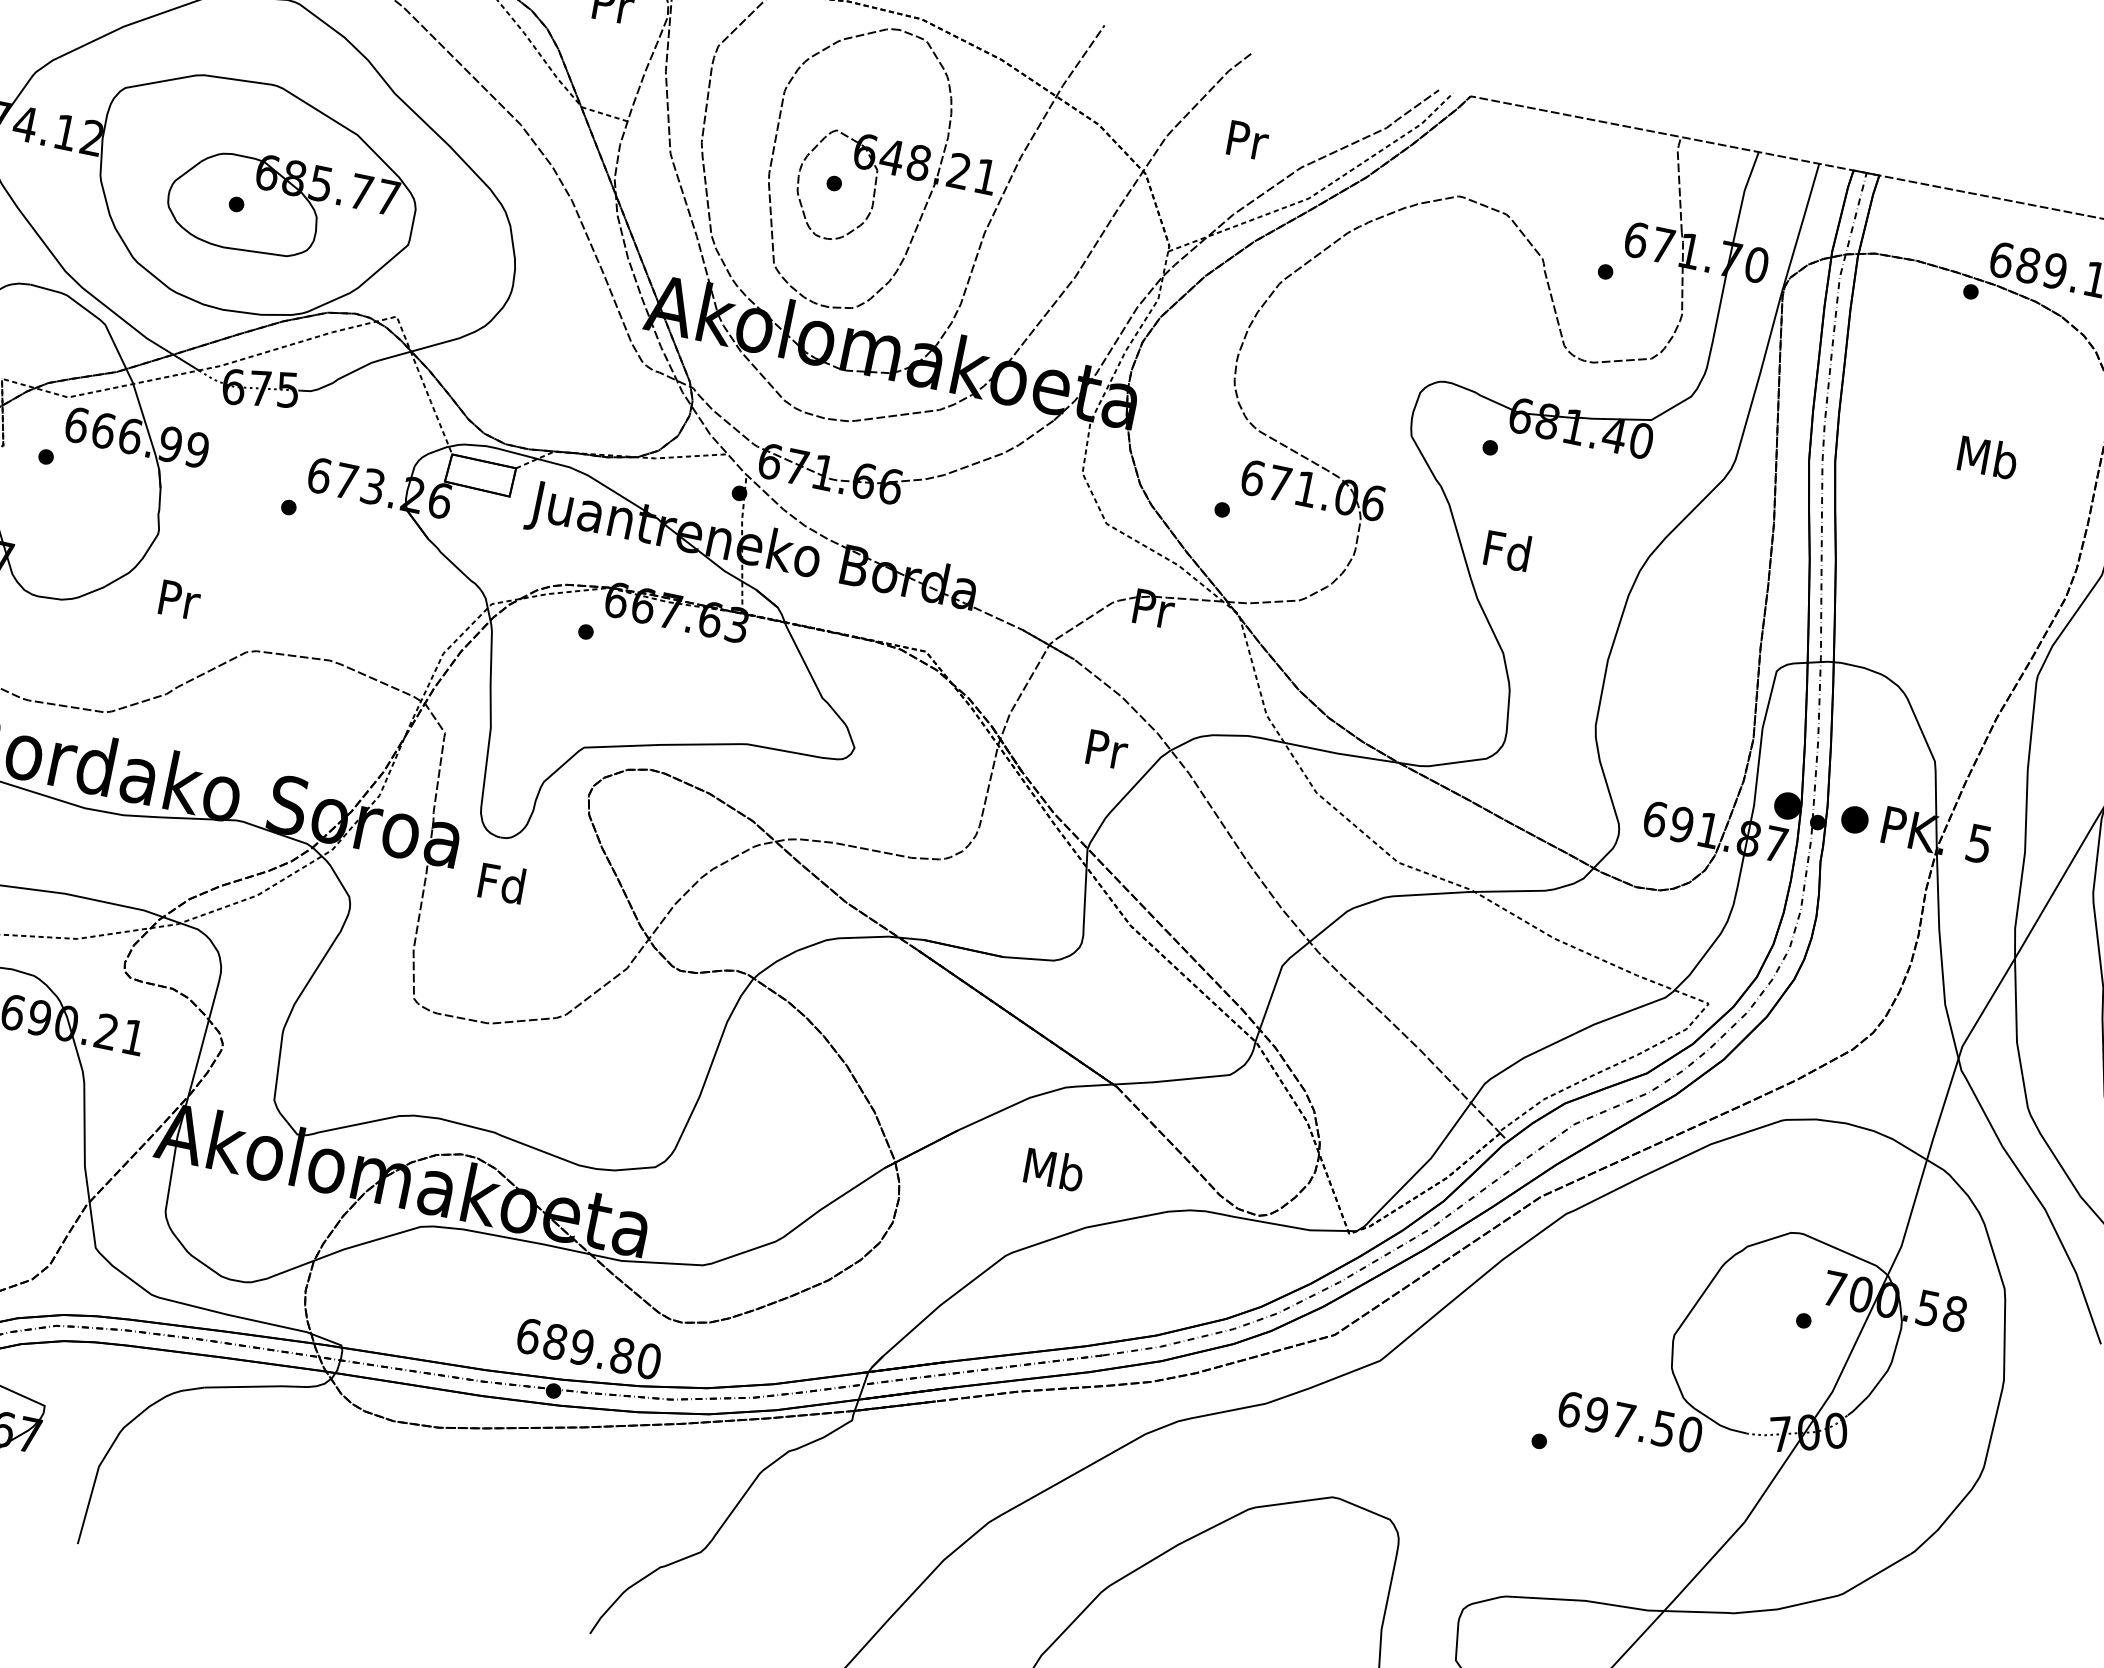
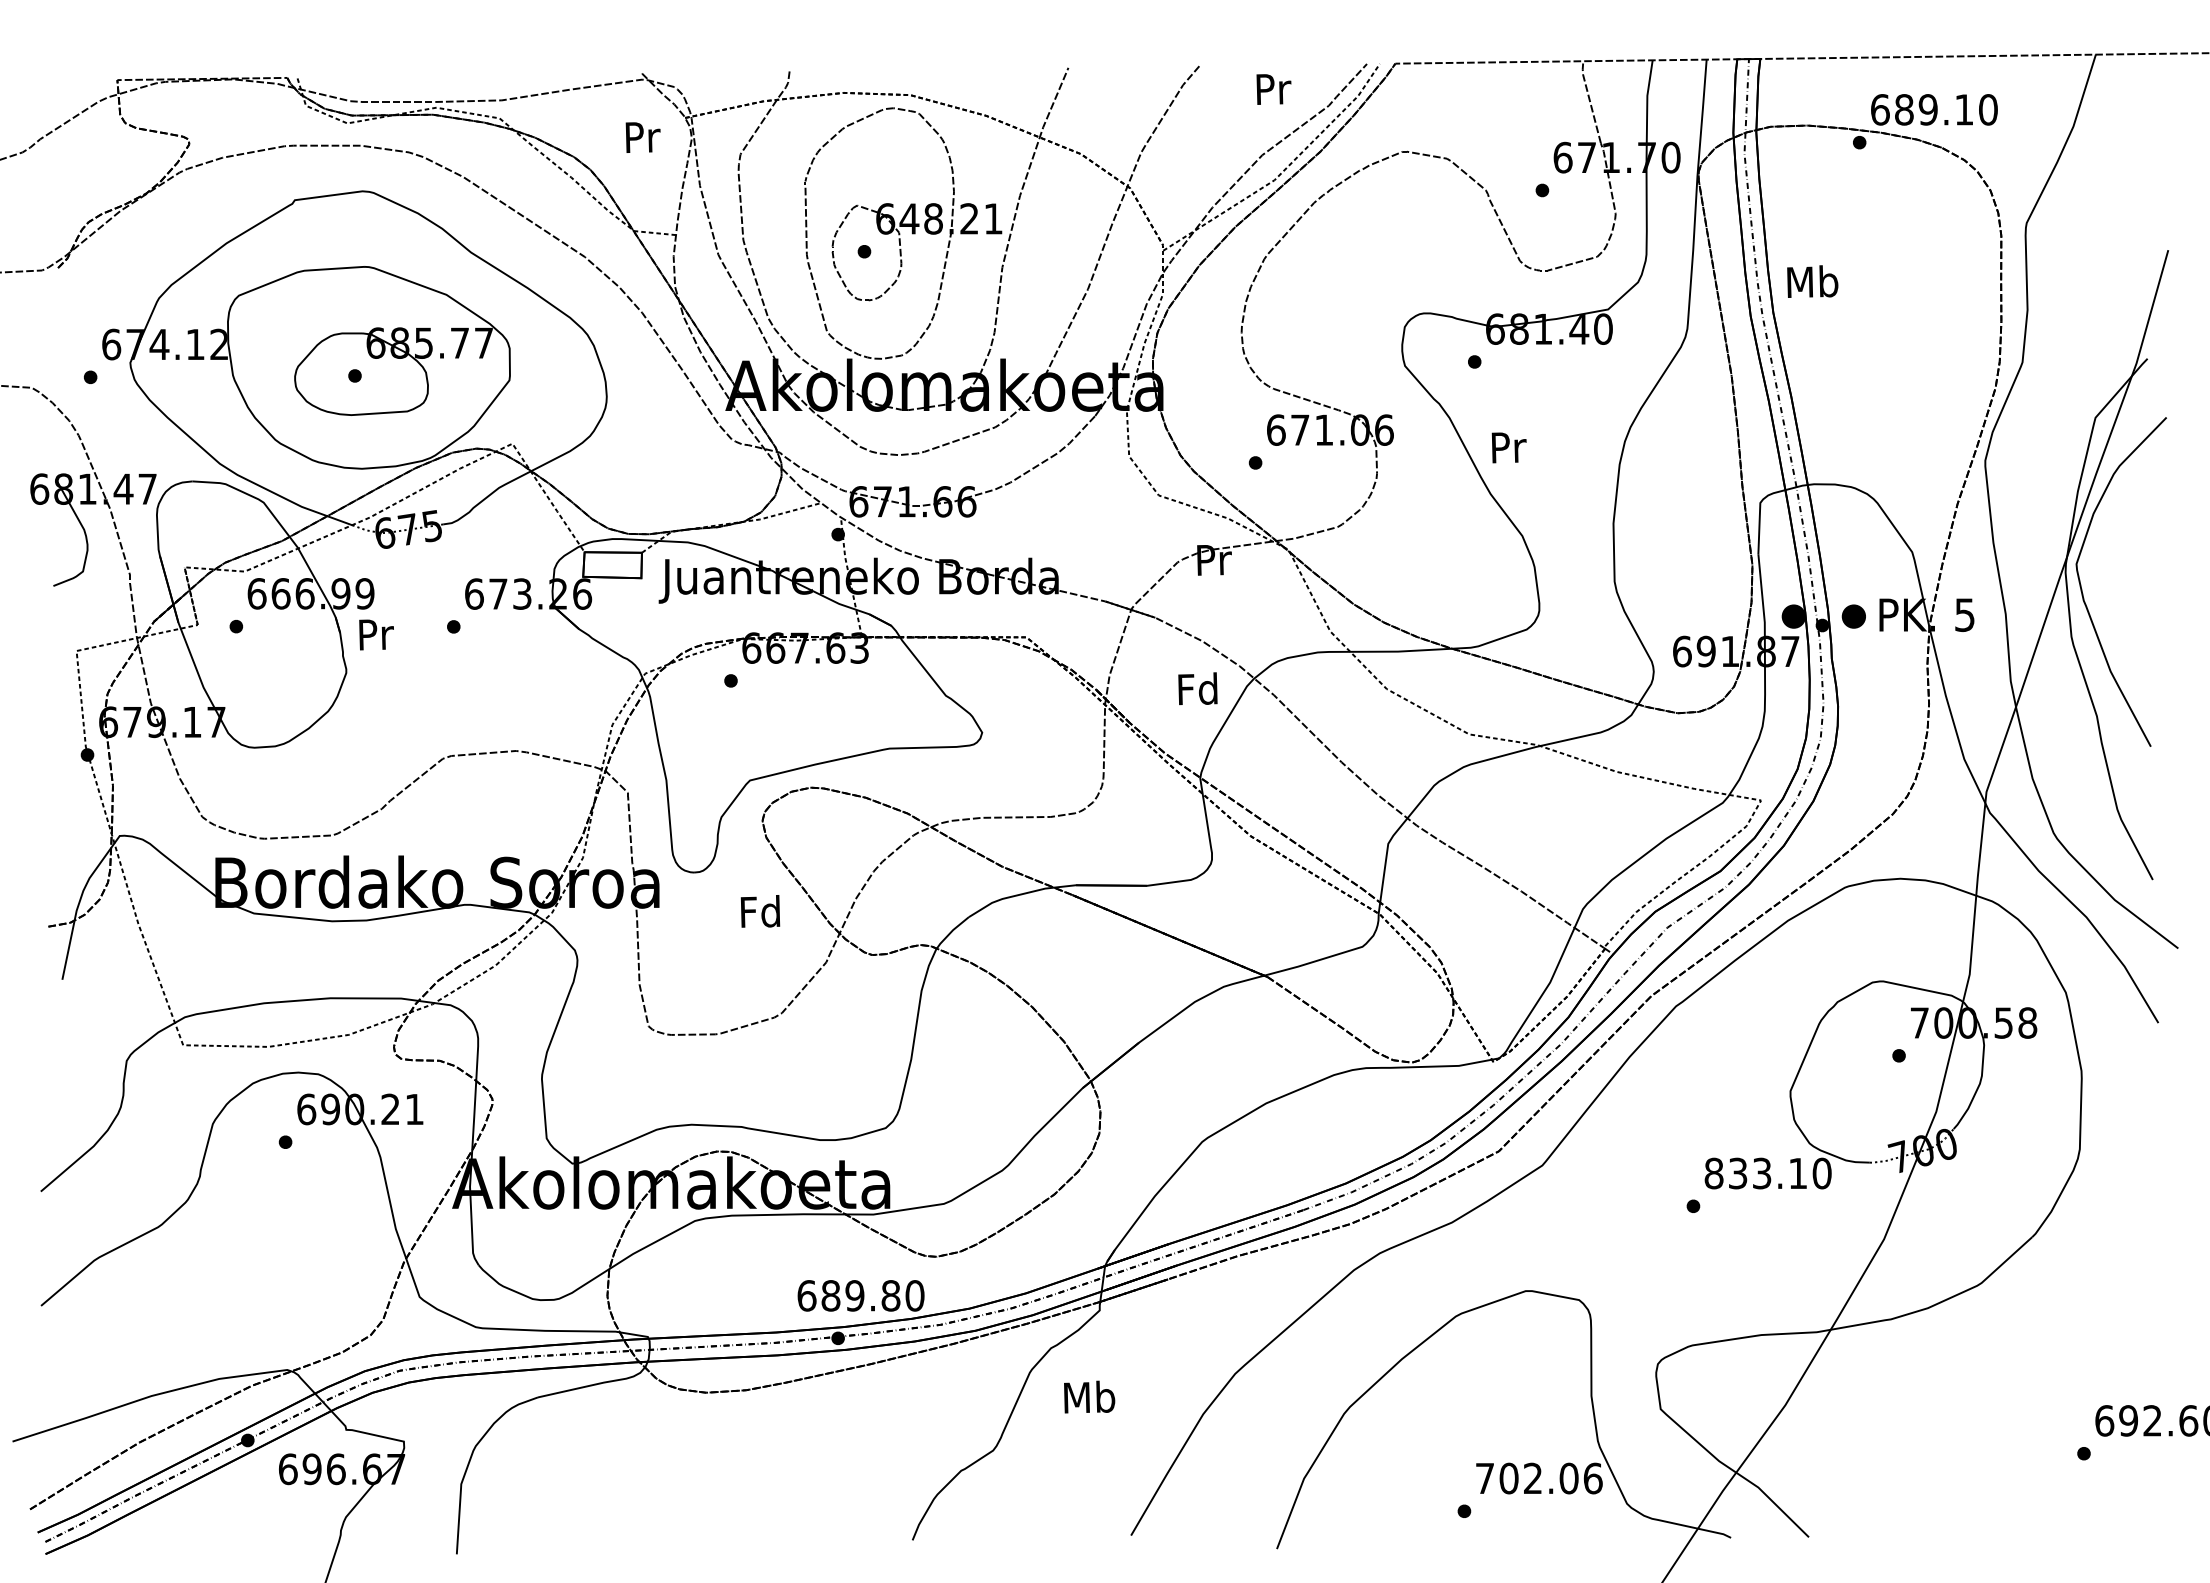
text: (1247, 140) -> (1273, 89), moved
text: (1987, 457) -> (1812, 281), moved
text: (1507, 549) -> (1507, 446), Fd -> Pr
text: (179, 599) -> (376, 634), moved
text: (1105, 748) -> (1197, 688), Pr -> Fd
text: (501, 883) -> (760, 911), moved
text: (1054, 1168) -> (1089, 1396), moved
text: (1616, 1419) -> (1755, 1173), 697.50 -> 833.10

